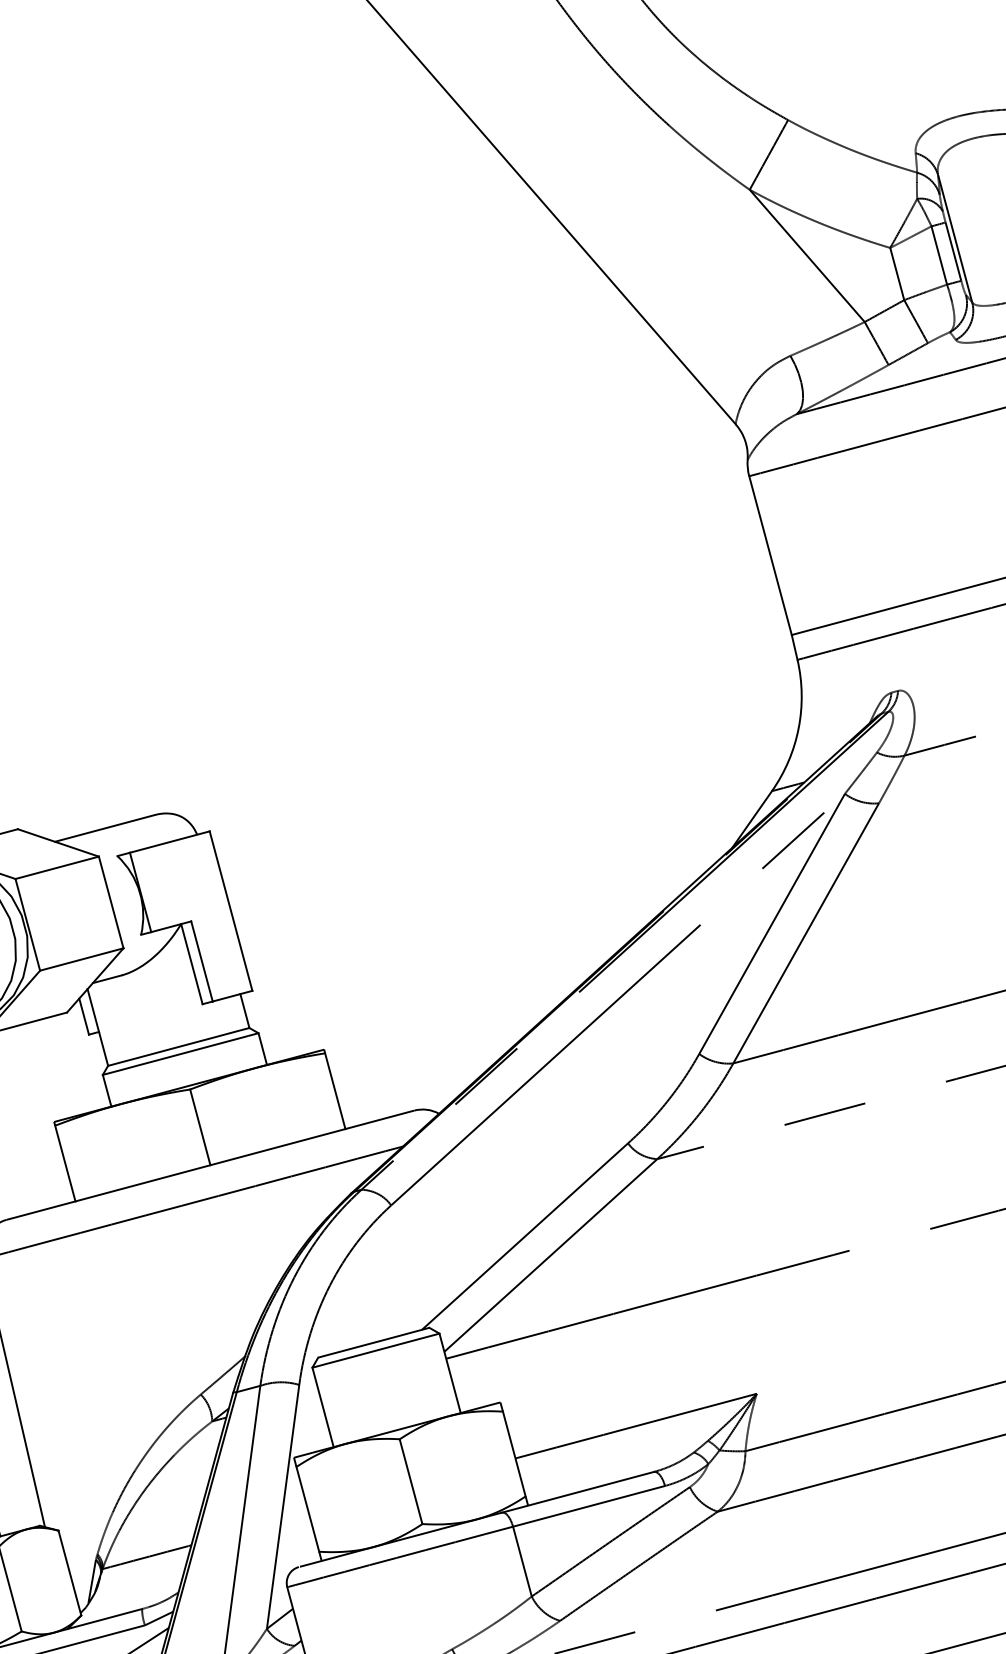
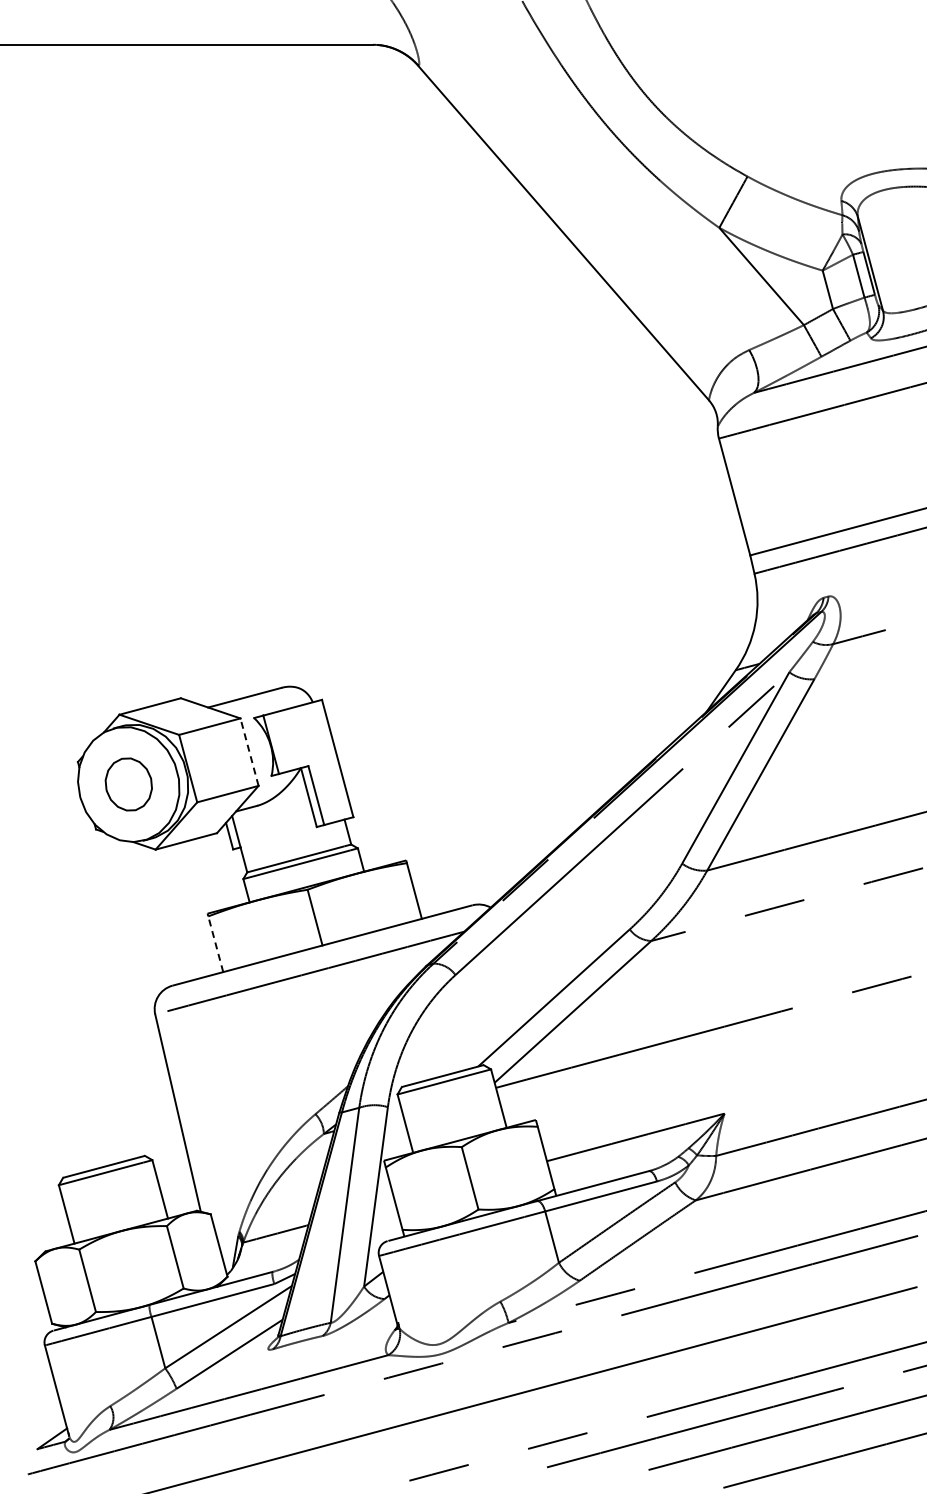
line: (111, 902) -> (249, 752), solid -> dashed
line: (64, 1163) -> (215, 944), solid -> dashed

